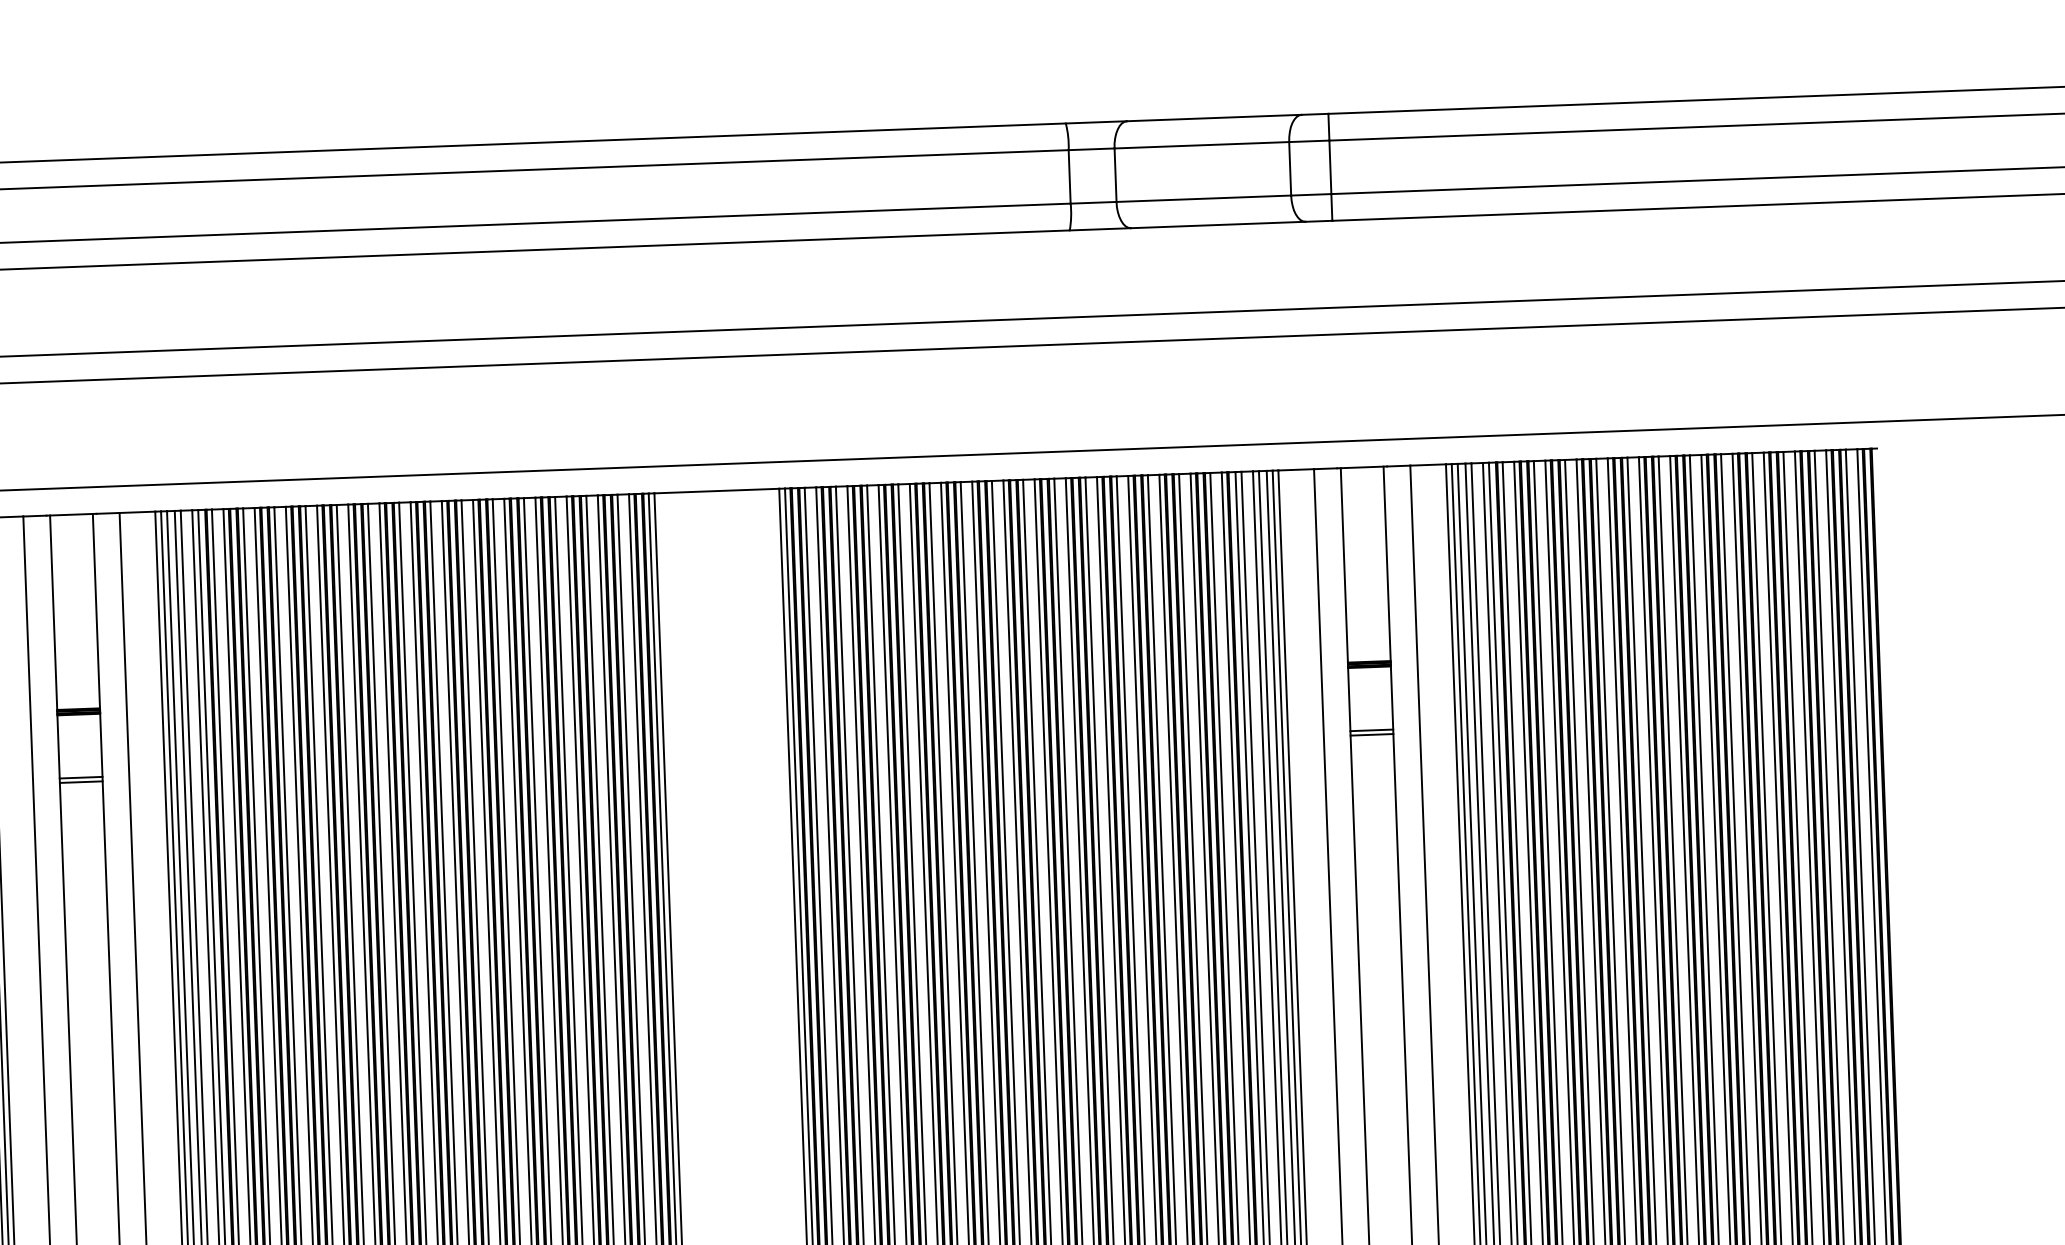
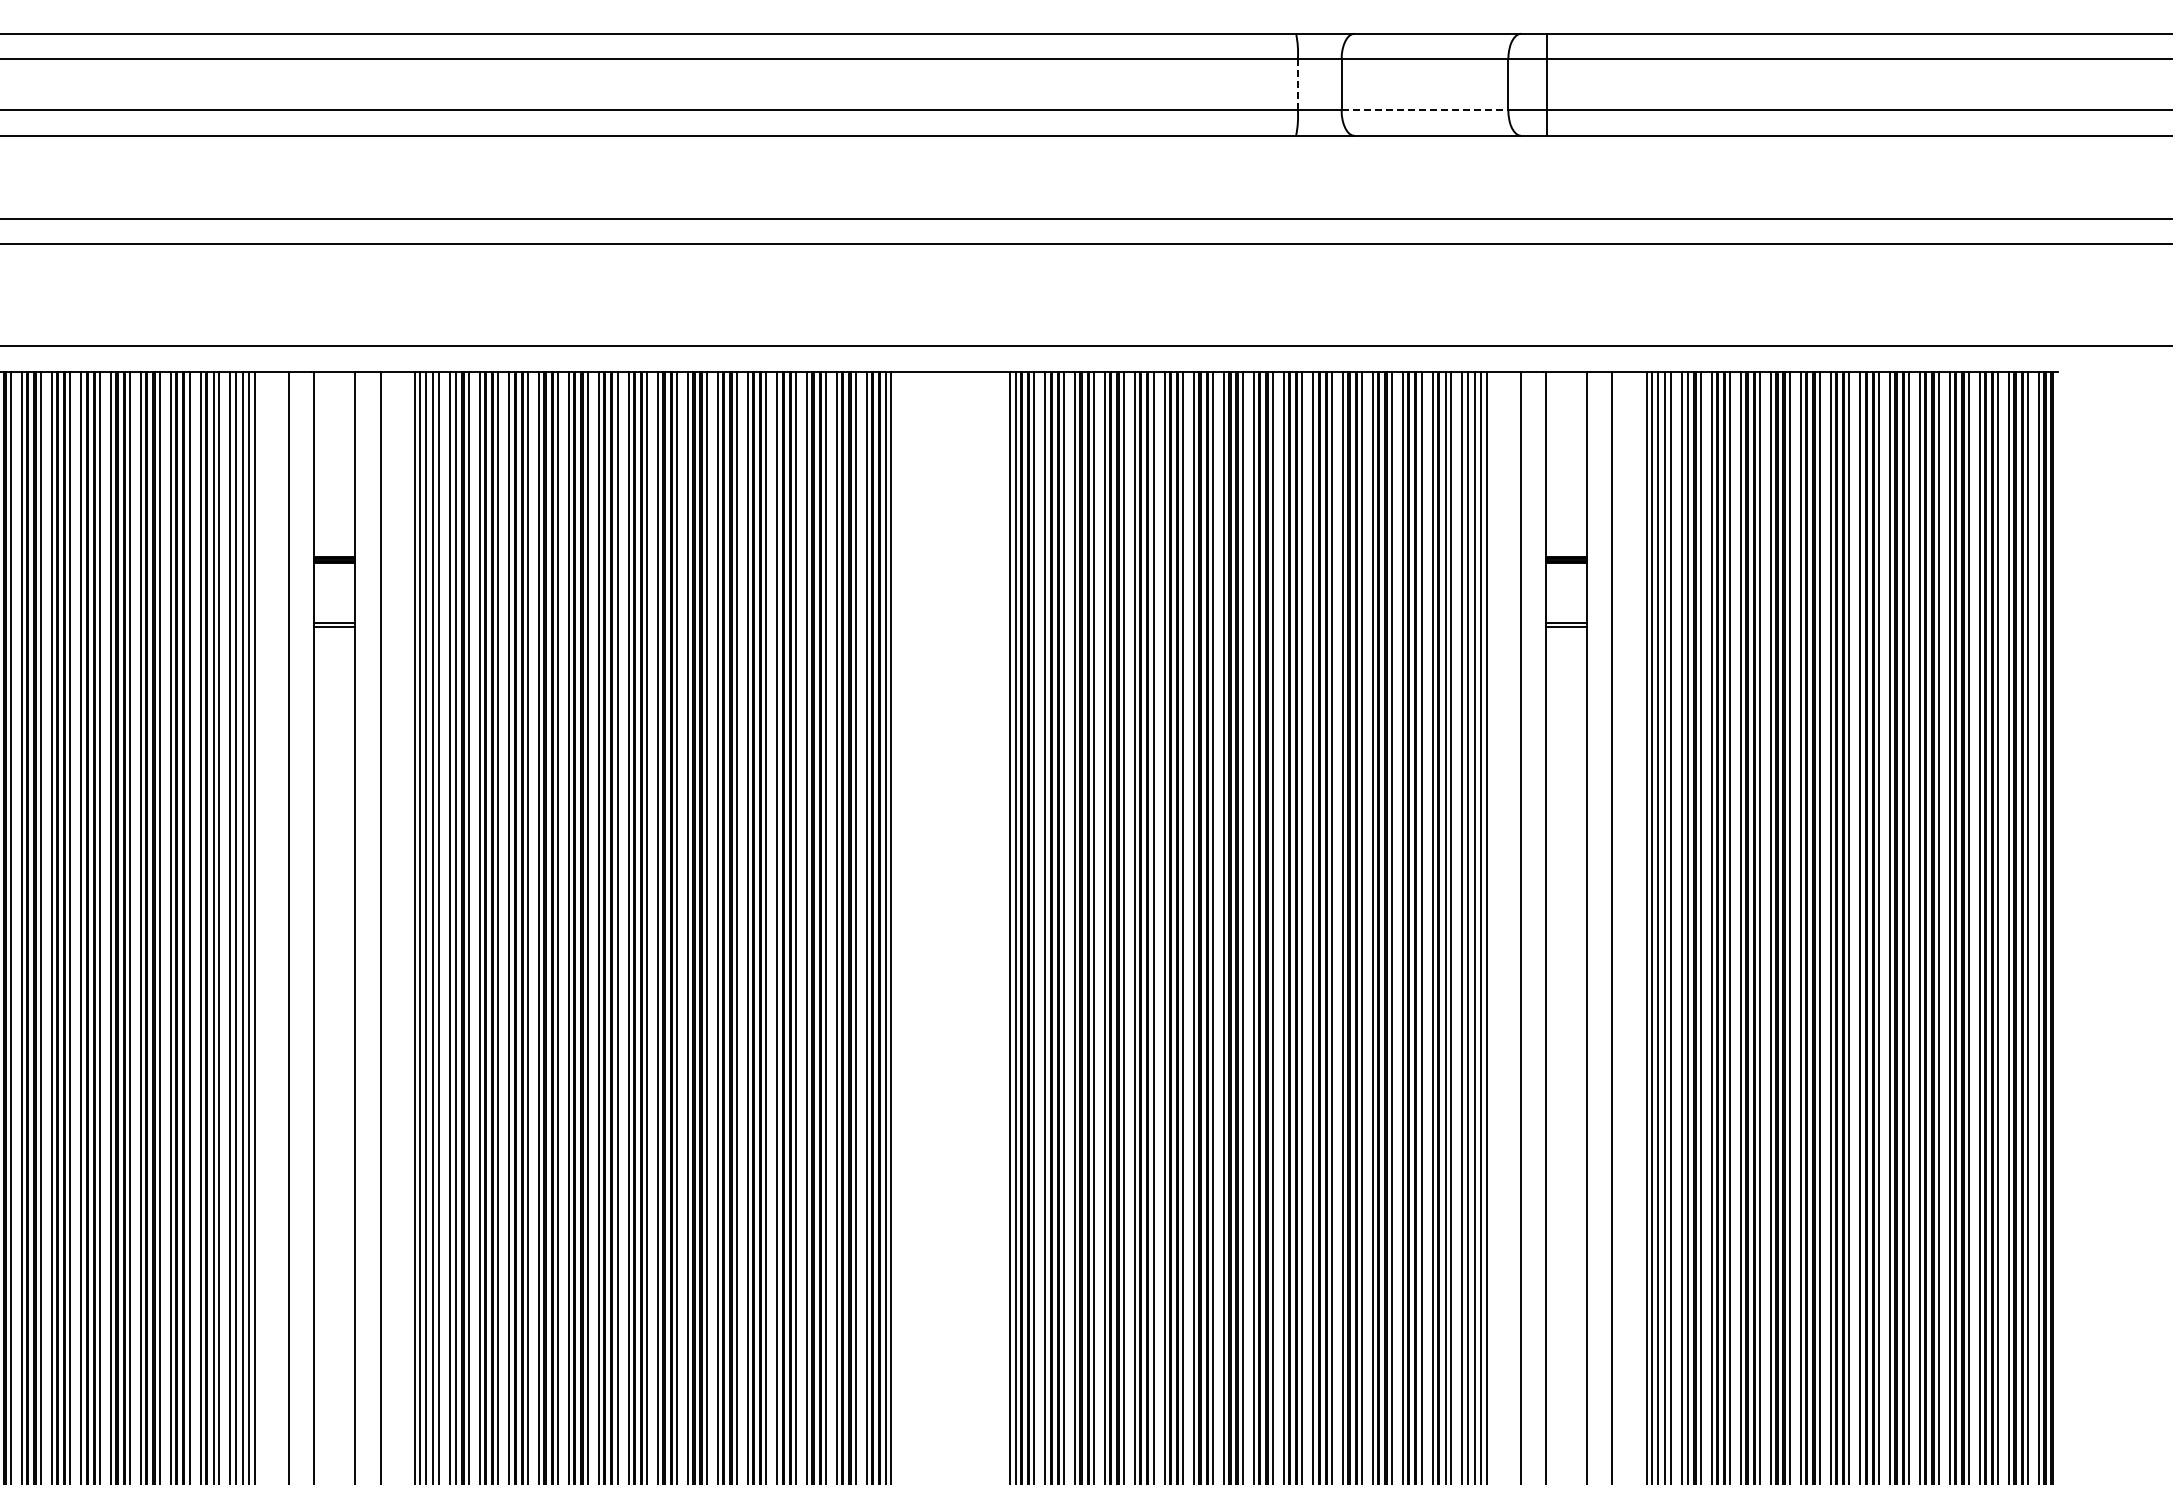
line: (1069, 176) -> (1297, 84), solid -> dashed
line: (1204, 198) -> (1425, 110), solid -> dashed

